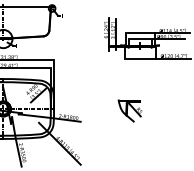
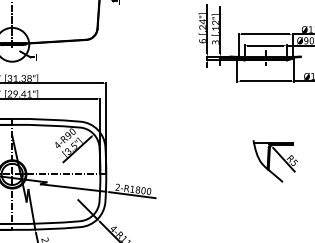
part: (129, 110) -> (273, 160), moved

